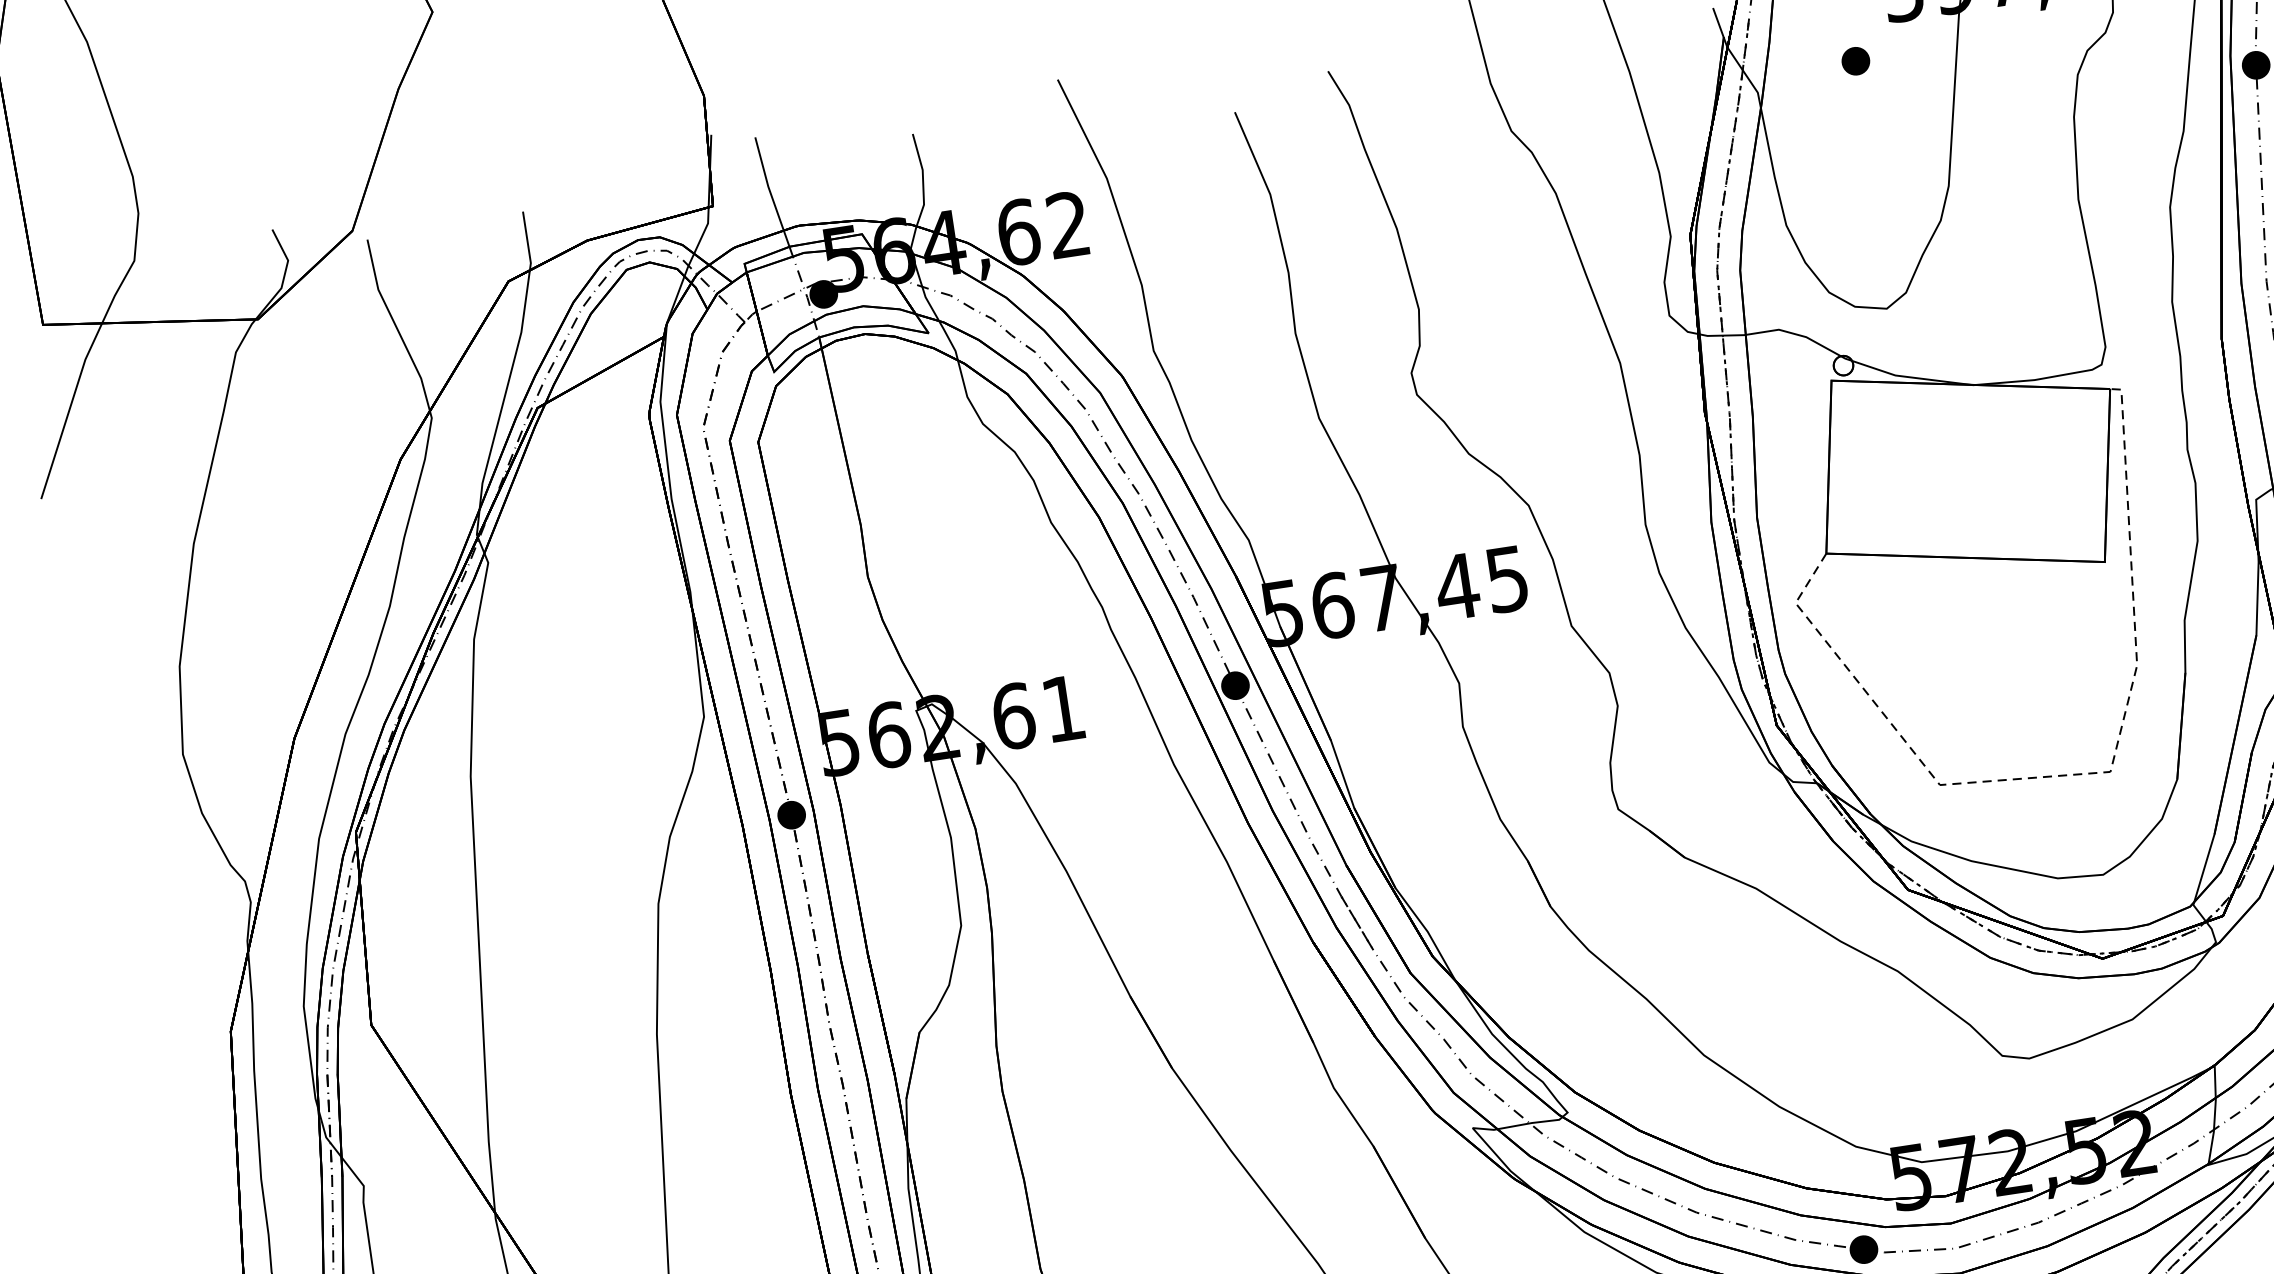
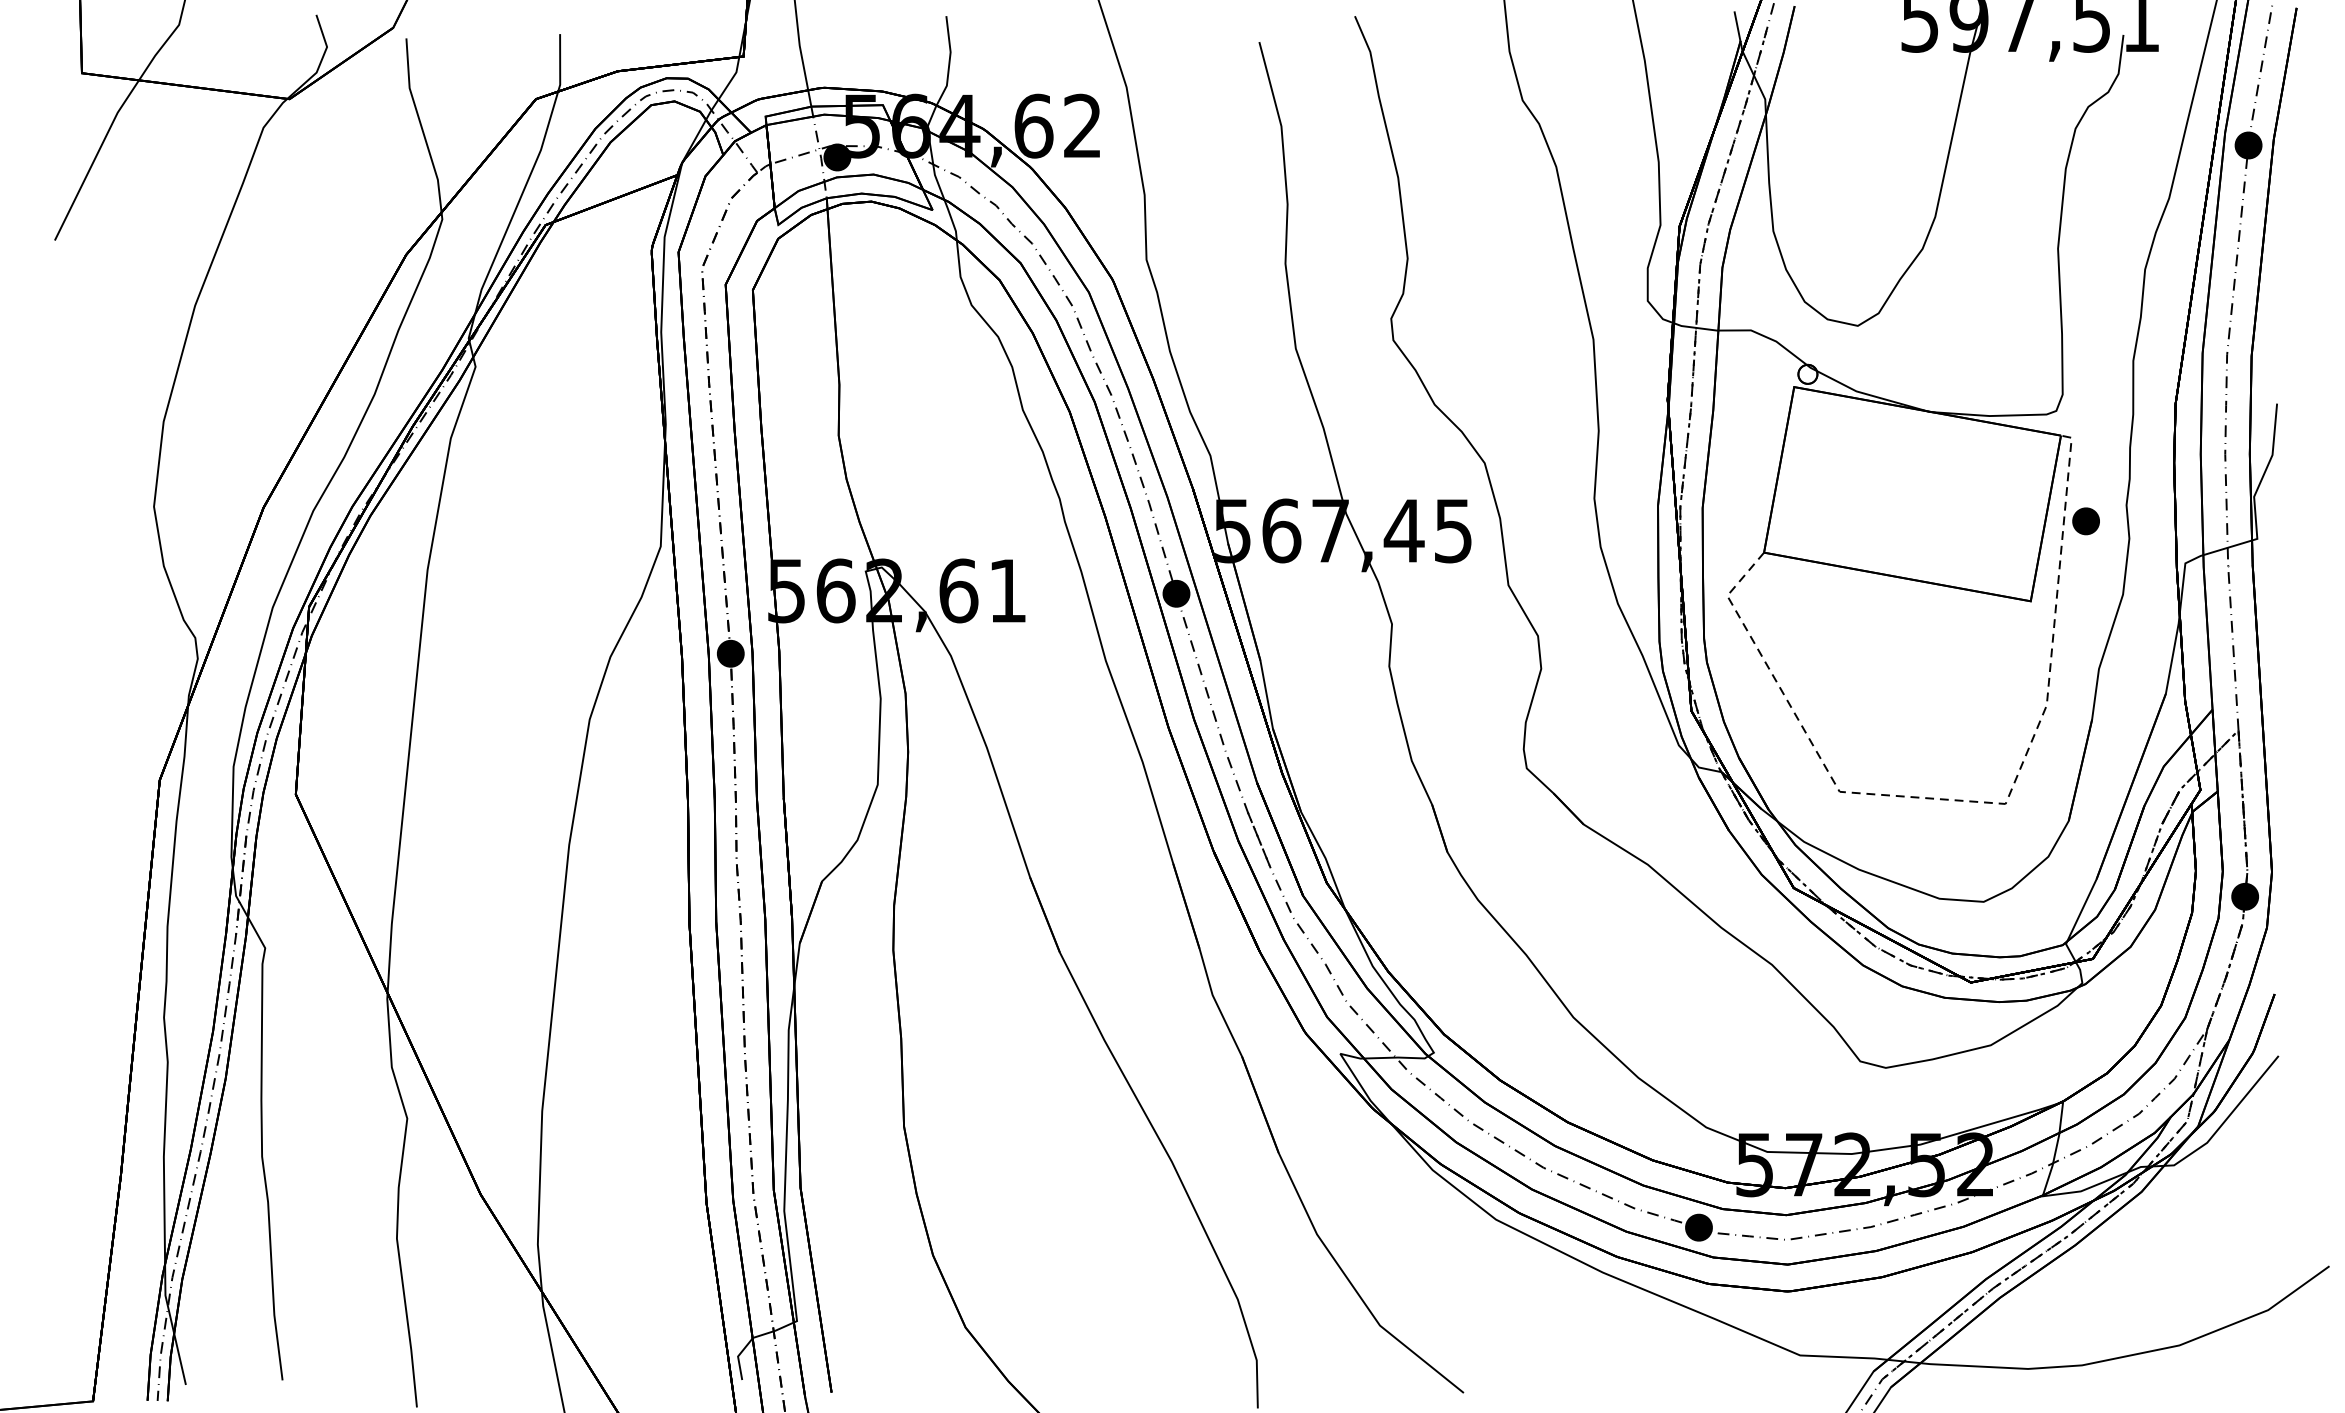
part: (1855, 61) -> (2085, 521), moved

